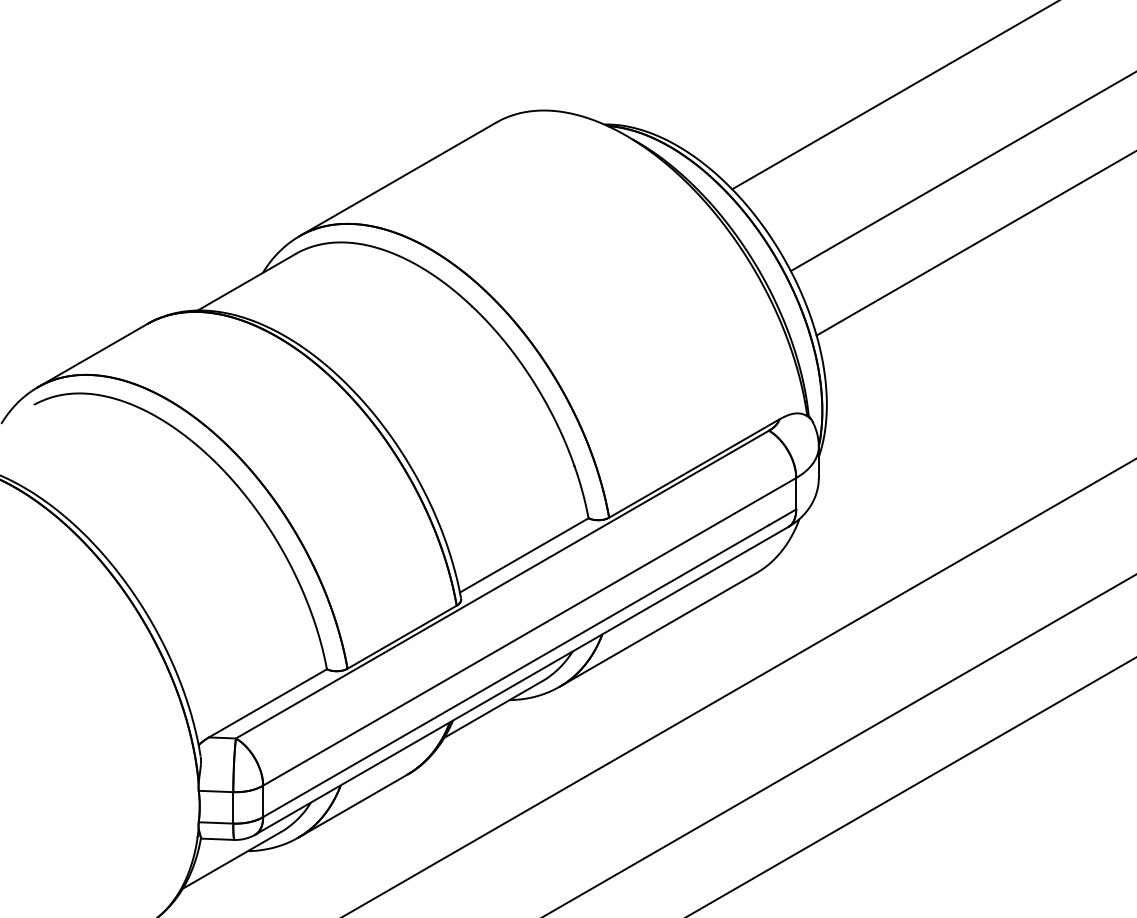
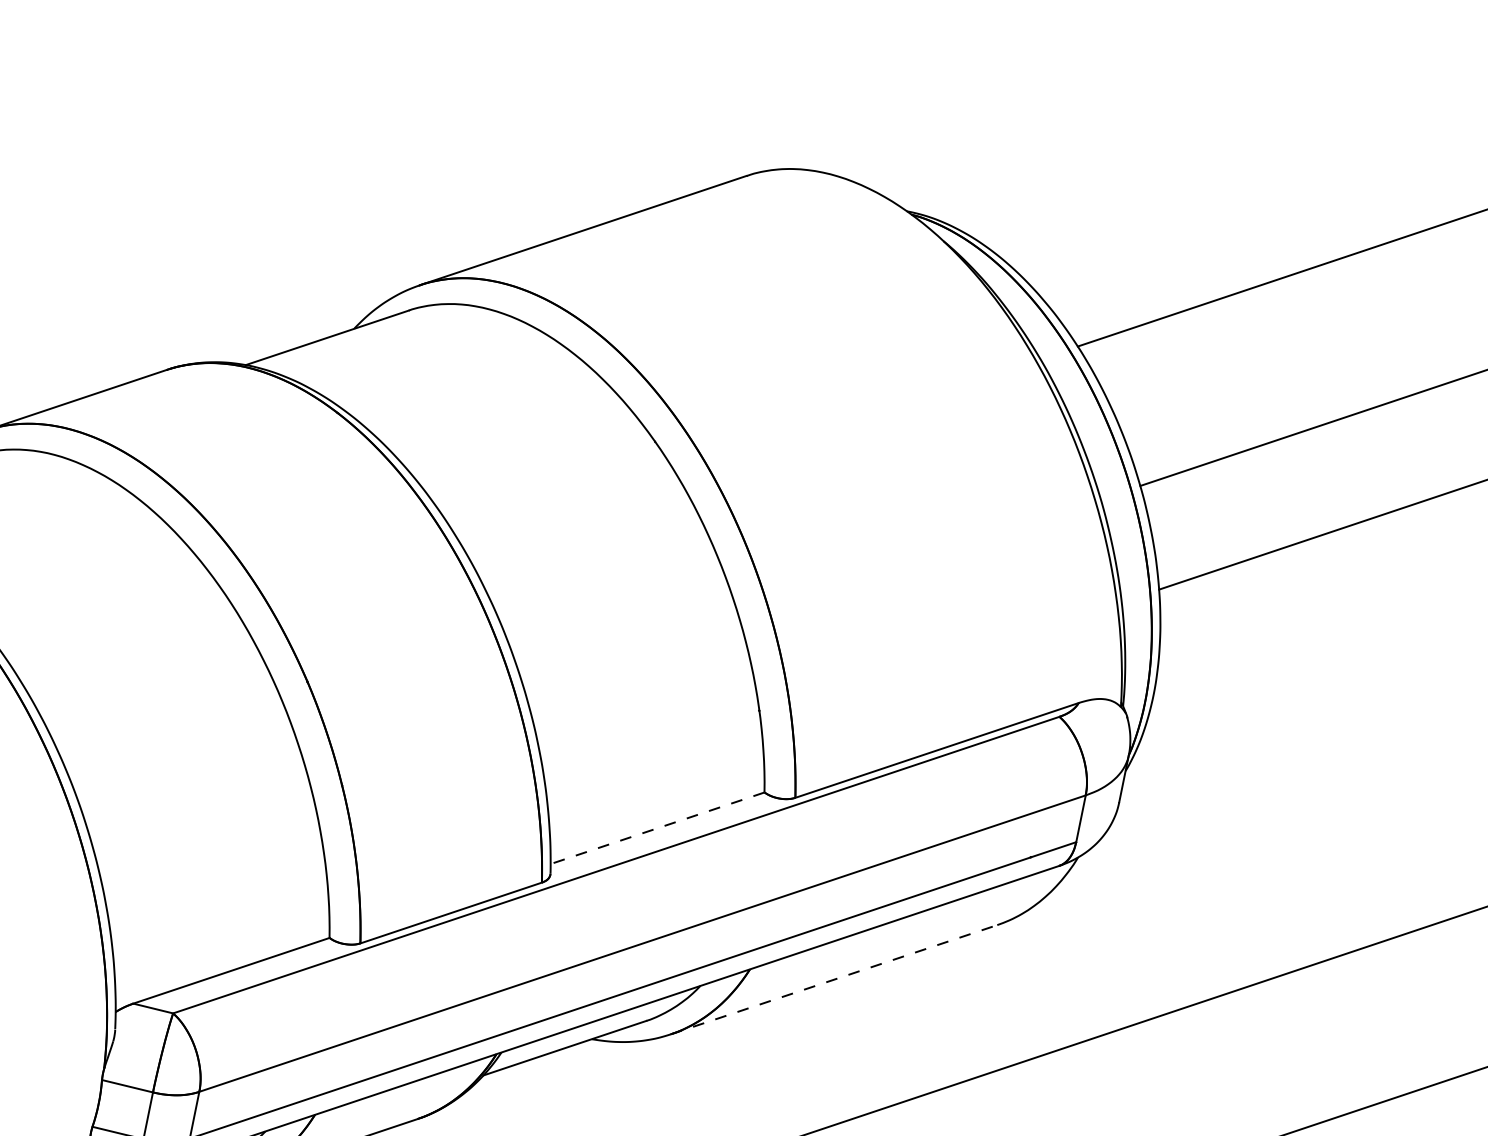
line: (523, 555) -> (656, 828), solid -> dashed
line: (658, 629) -> (834, 979), solid -> dashed

